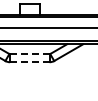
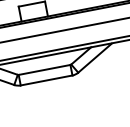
line: (29, 54) -> (44, 70), dashed -> solid
line: (29, 62) -> (46, 80), dashed -> solid

